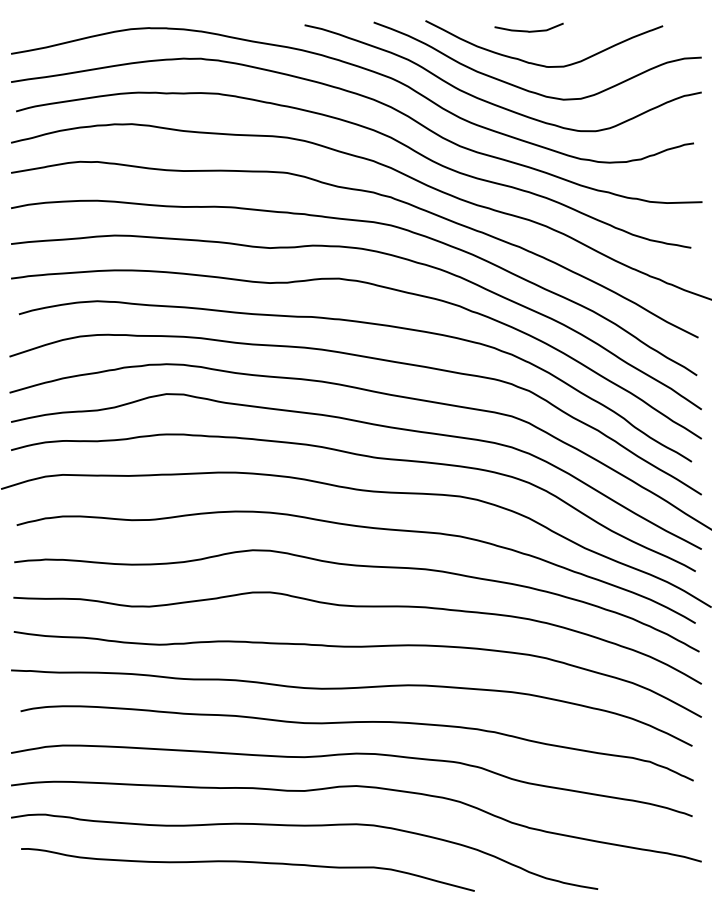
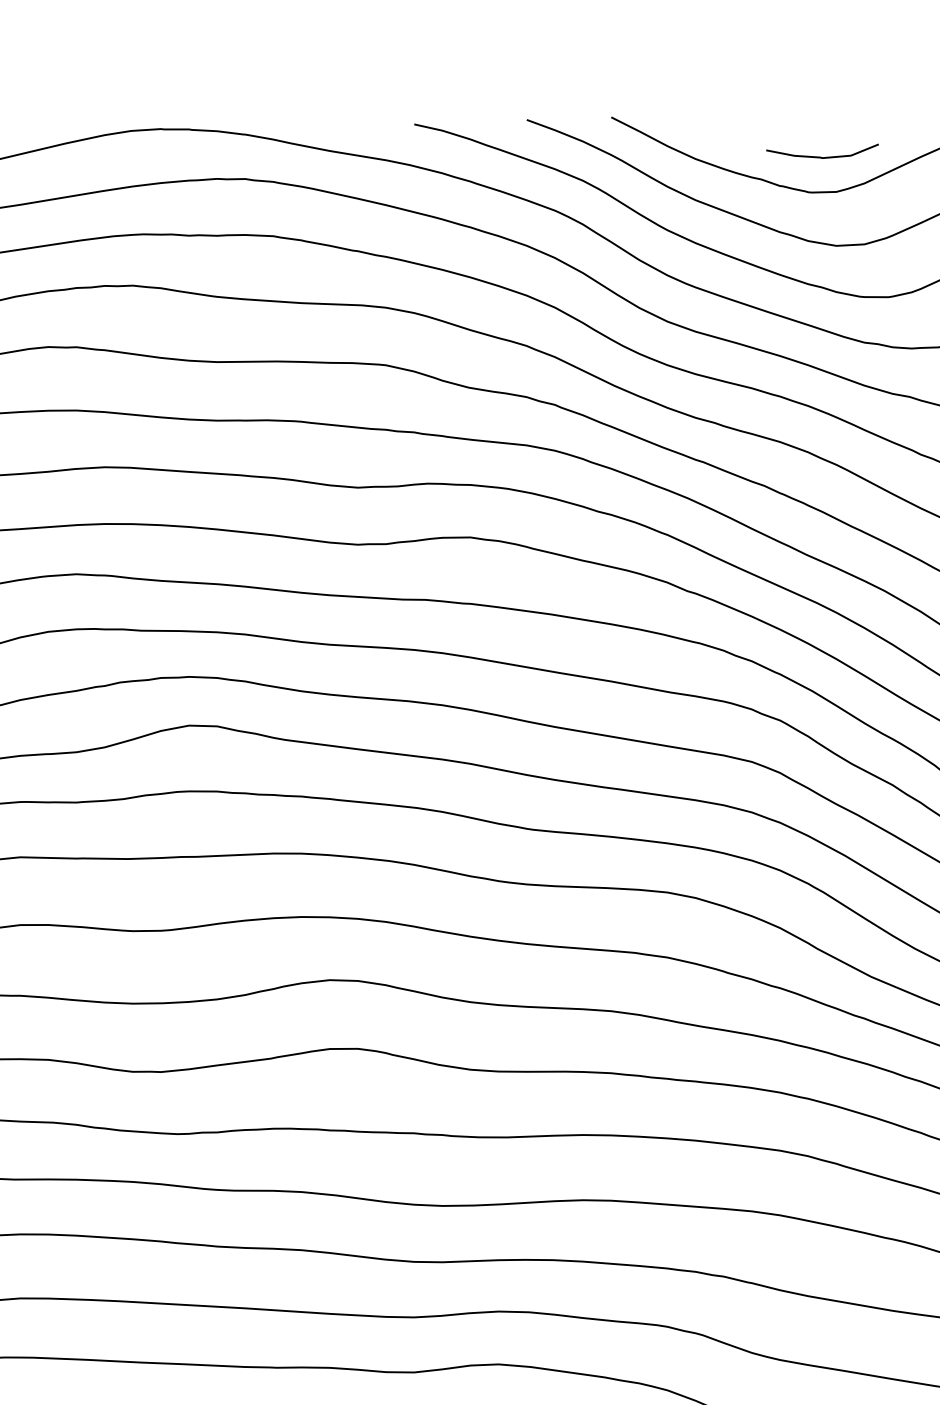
curve: (528, 30) -> (821, 155), moved

